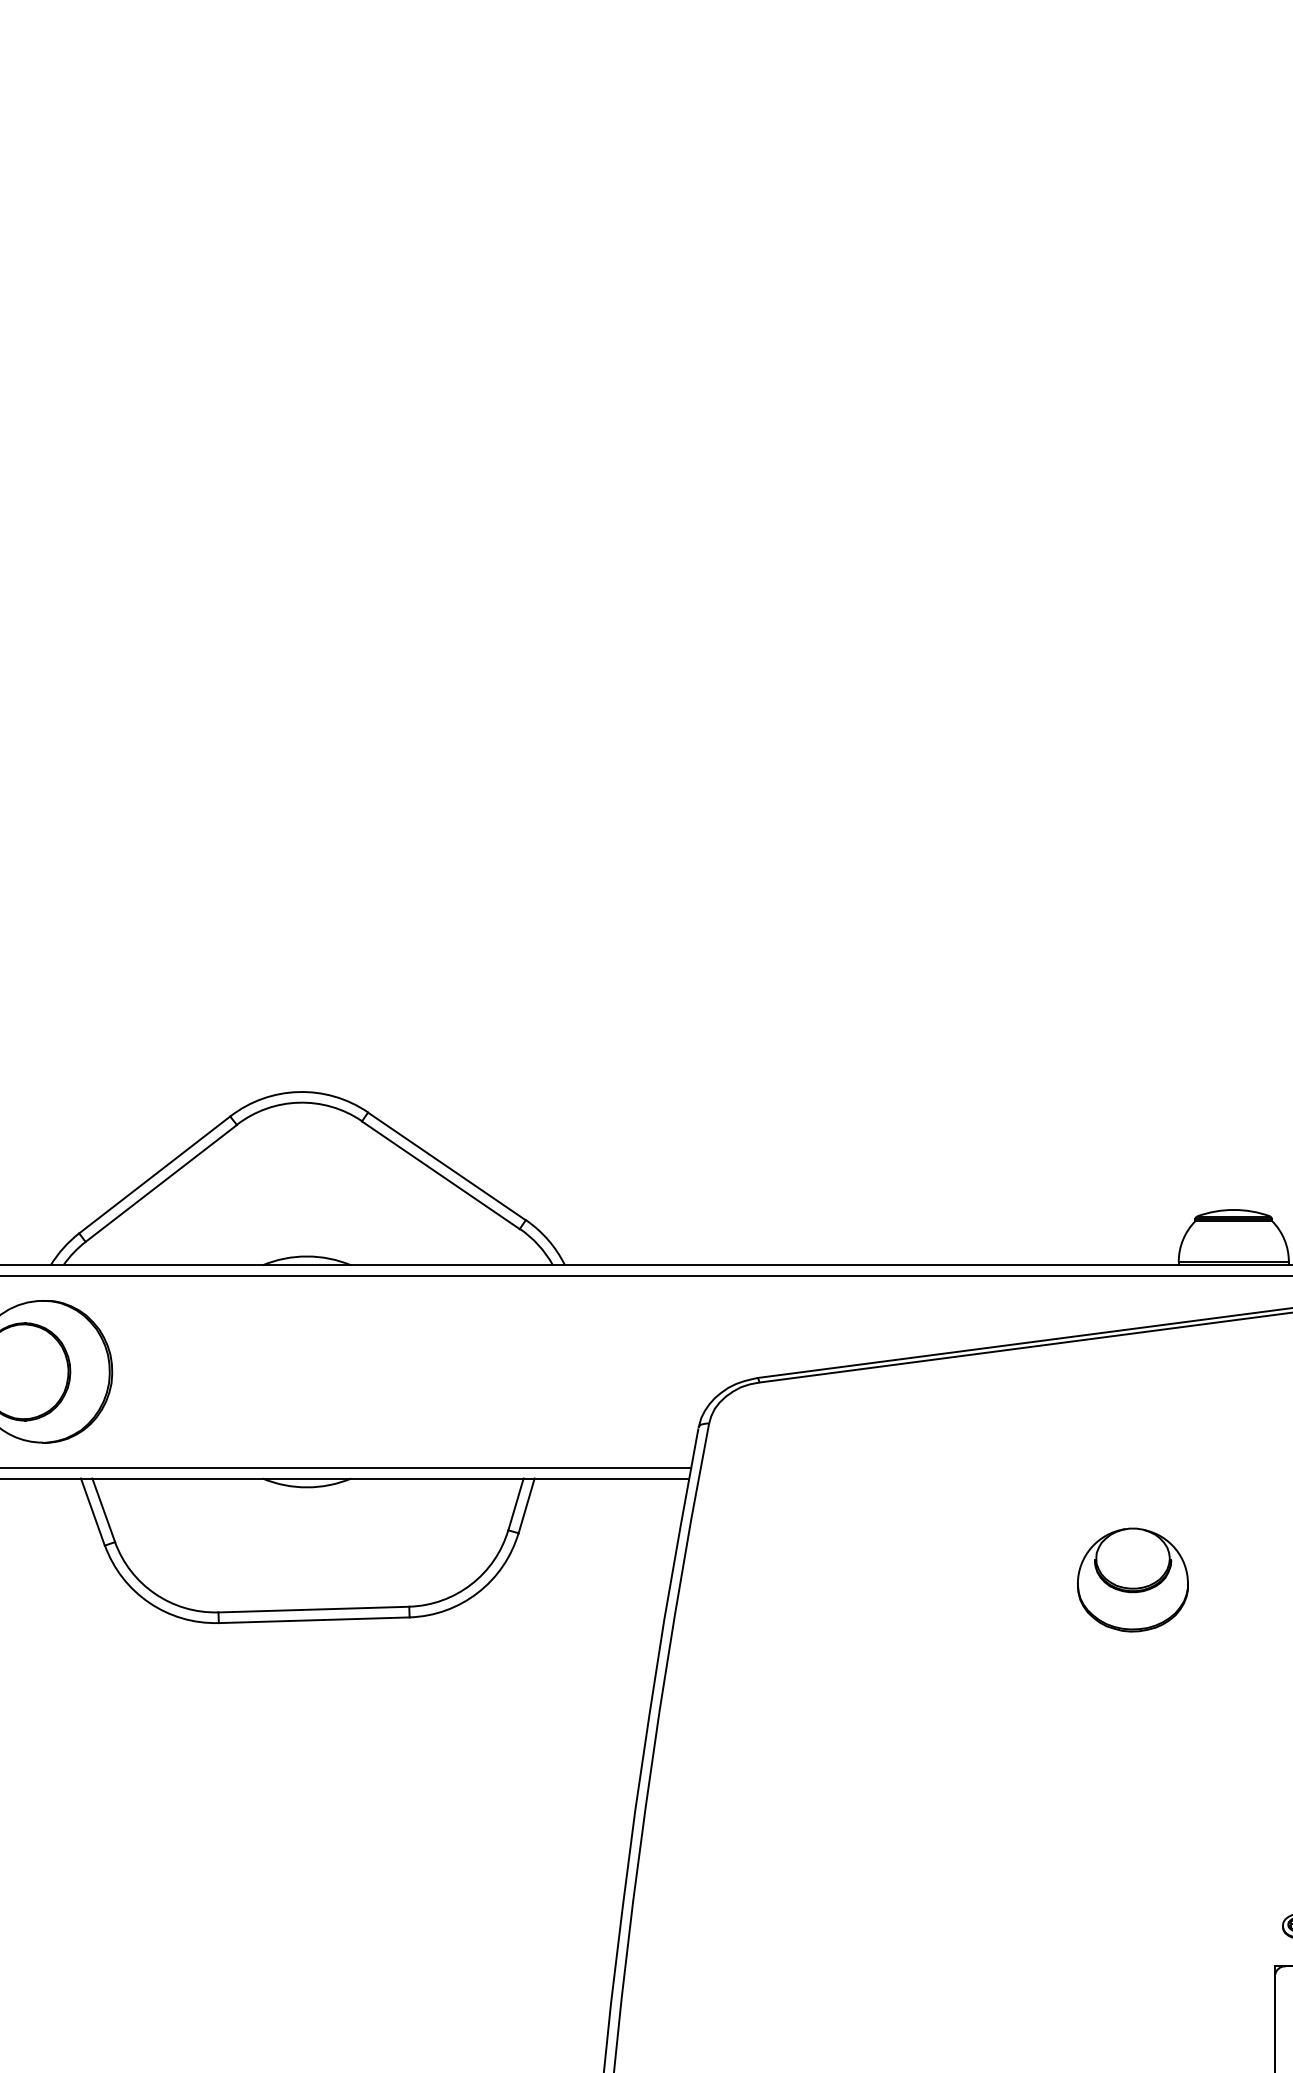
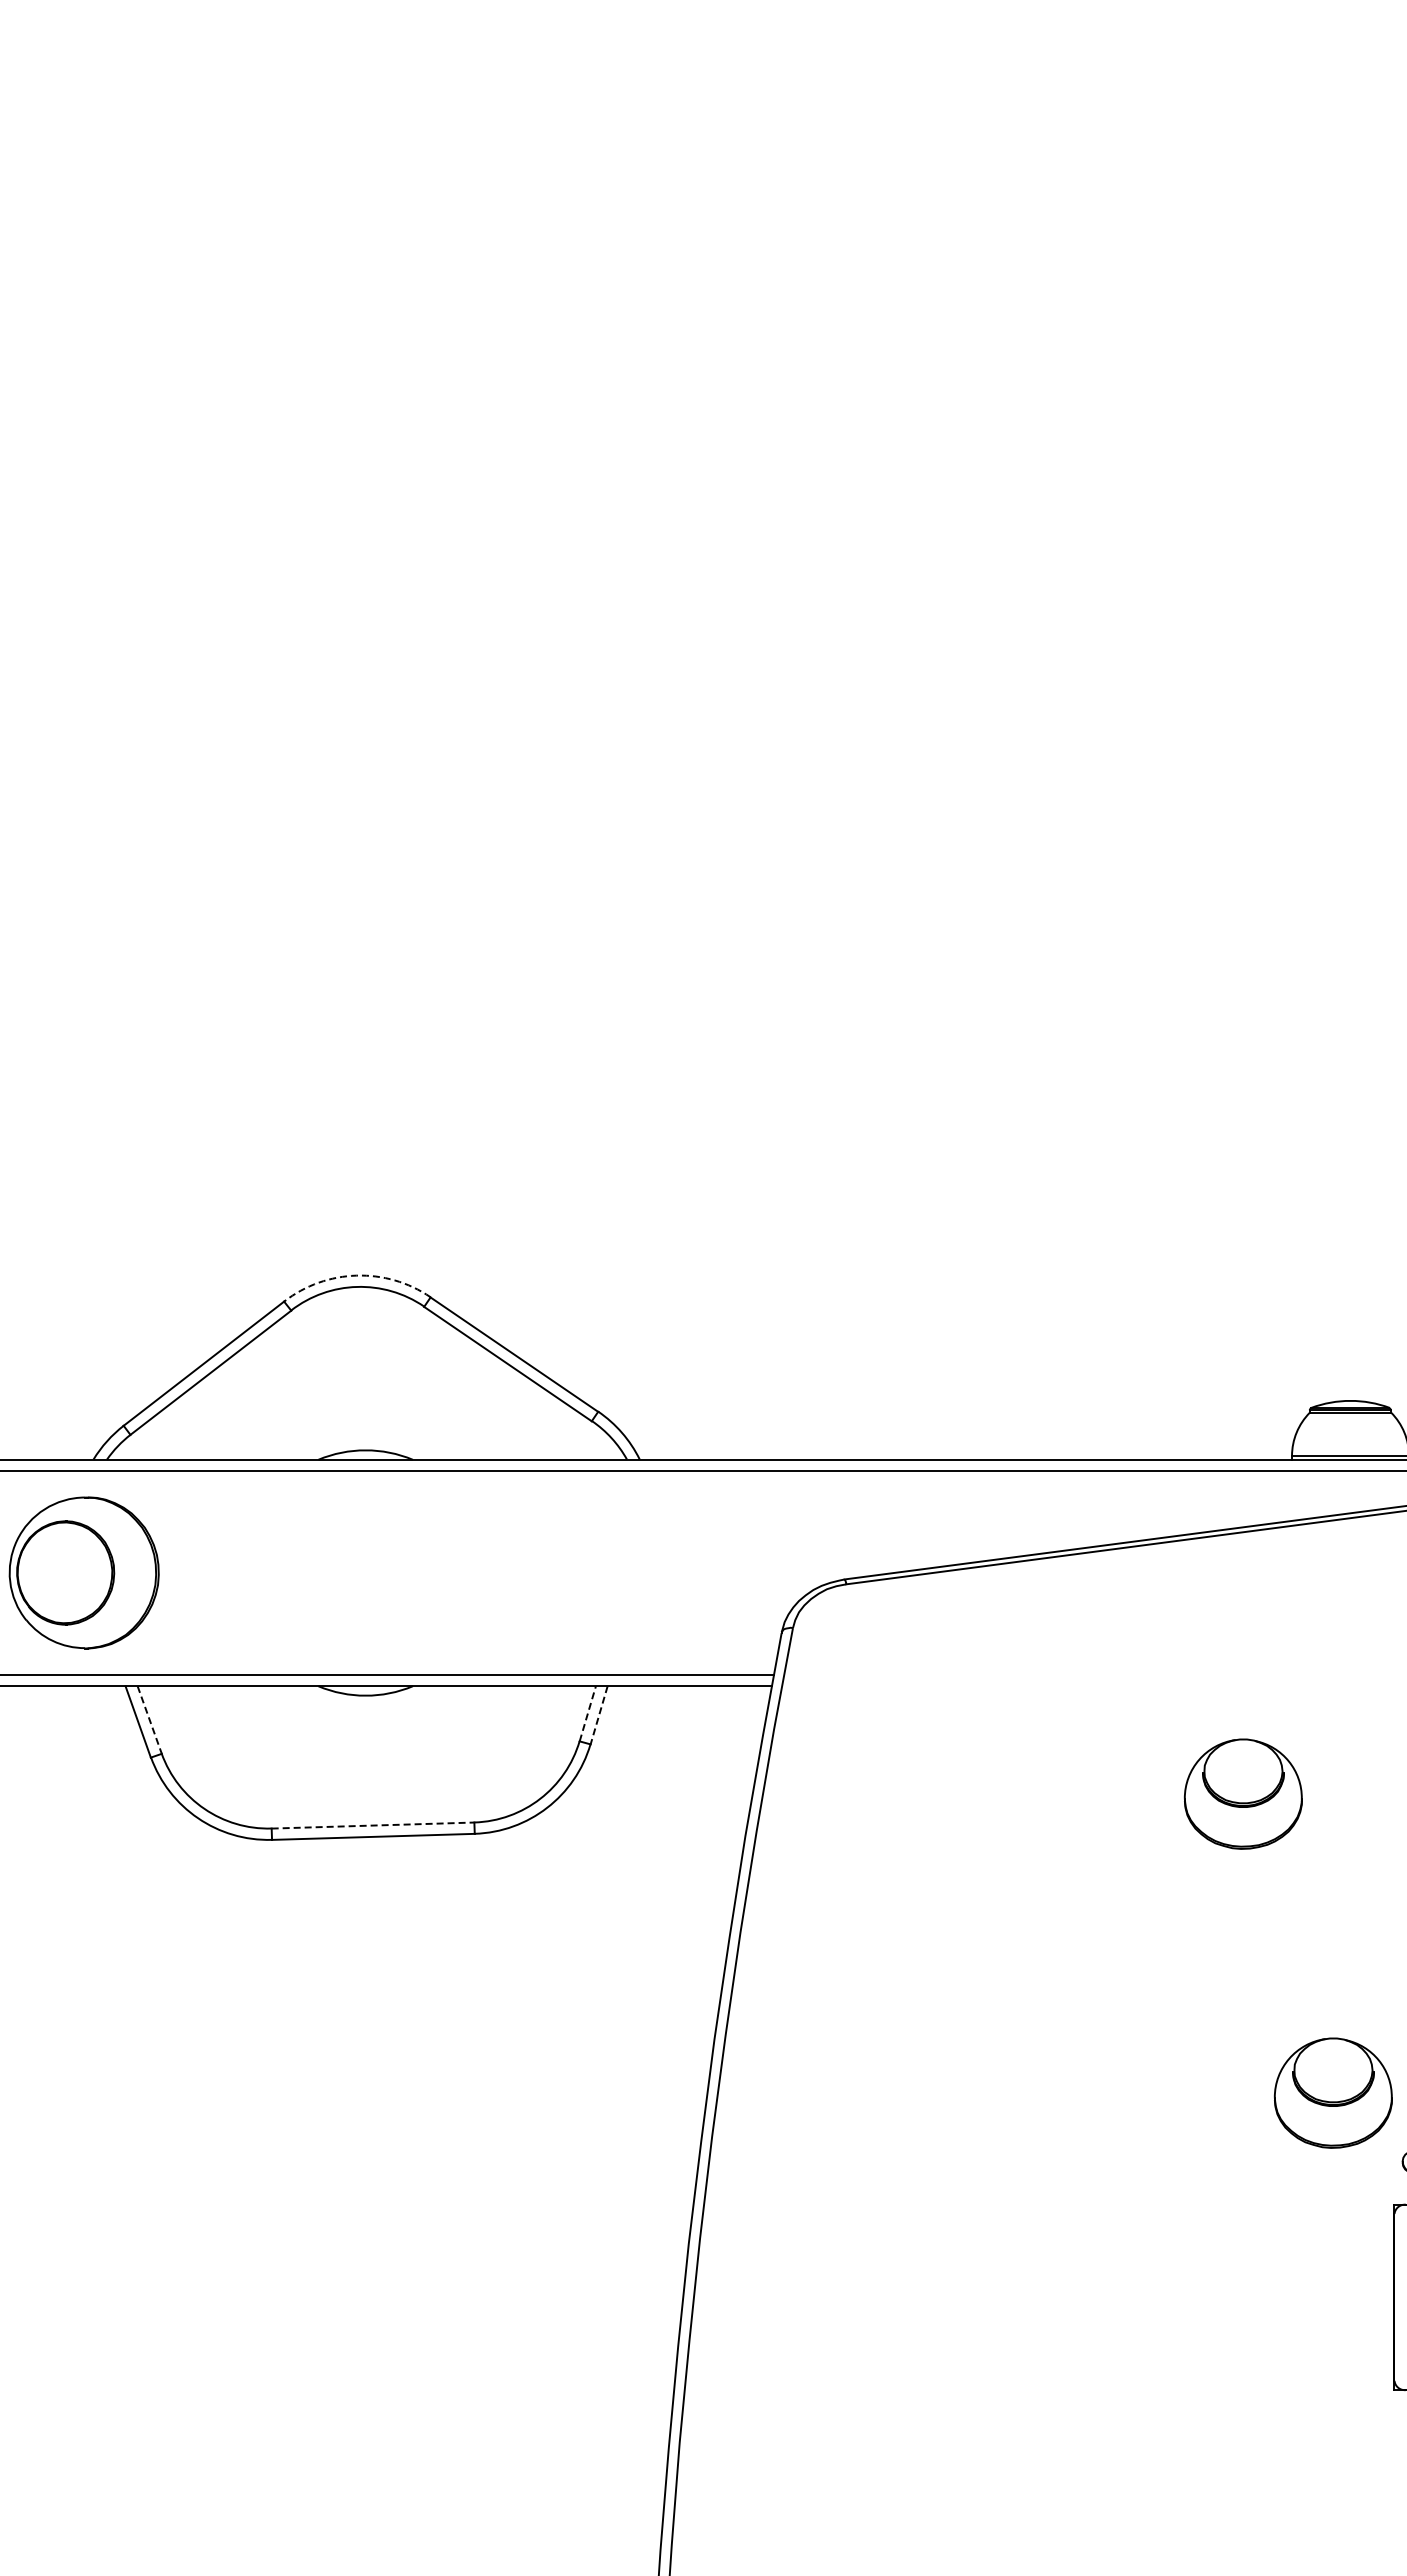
arc: (298, 1091) -> (356, 1275), solid -> dashed
line: (515, 1504) -> (587, 1713), solid -> dashed
line: (527, 1506) -> (599, 1715), solid -> dashed
line: (103, 1510) -> (149, 1720), solid -> dashed
line: (314, 1609) -> (373, 1825), solid -> dashed
part: (1216, 1860) -> (1332, 2092), added

